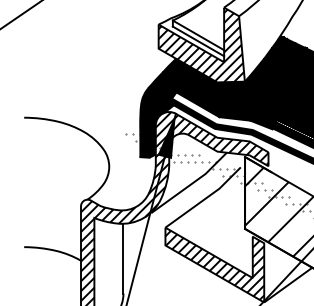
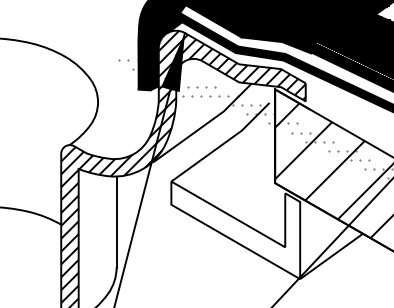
hatch: (214, 264) -> (235, 229), removed

